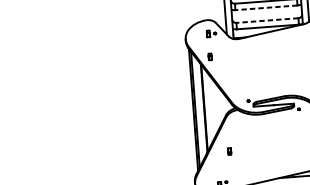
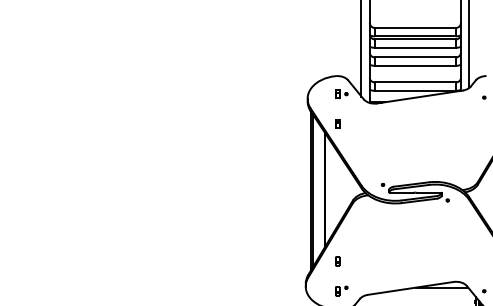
line: (265, 7) -> (414, 65), dashed -> solid
line: (266, 20) -> (414, 82), dashed -> solid
part: (229, 151) -> (337, 261), moved

